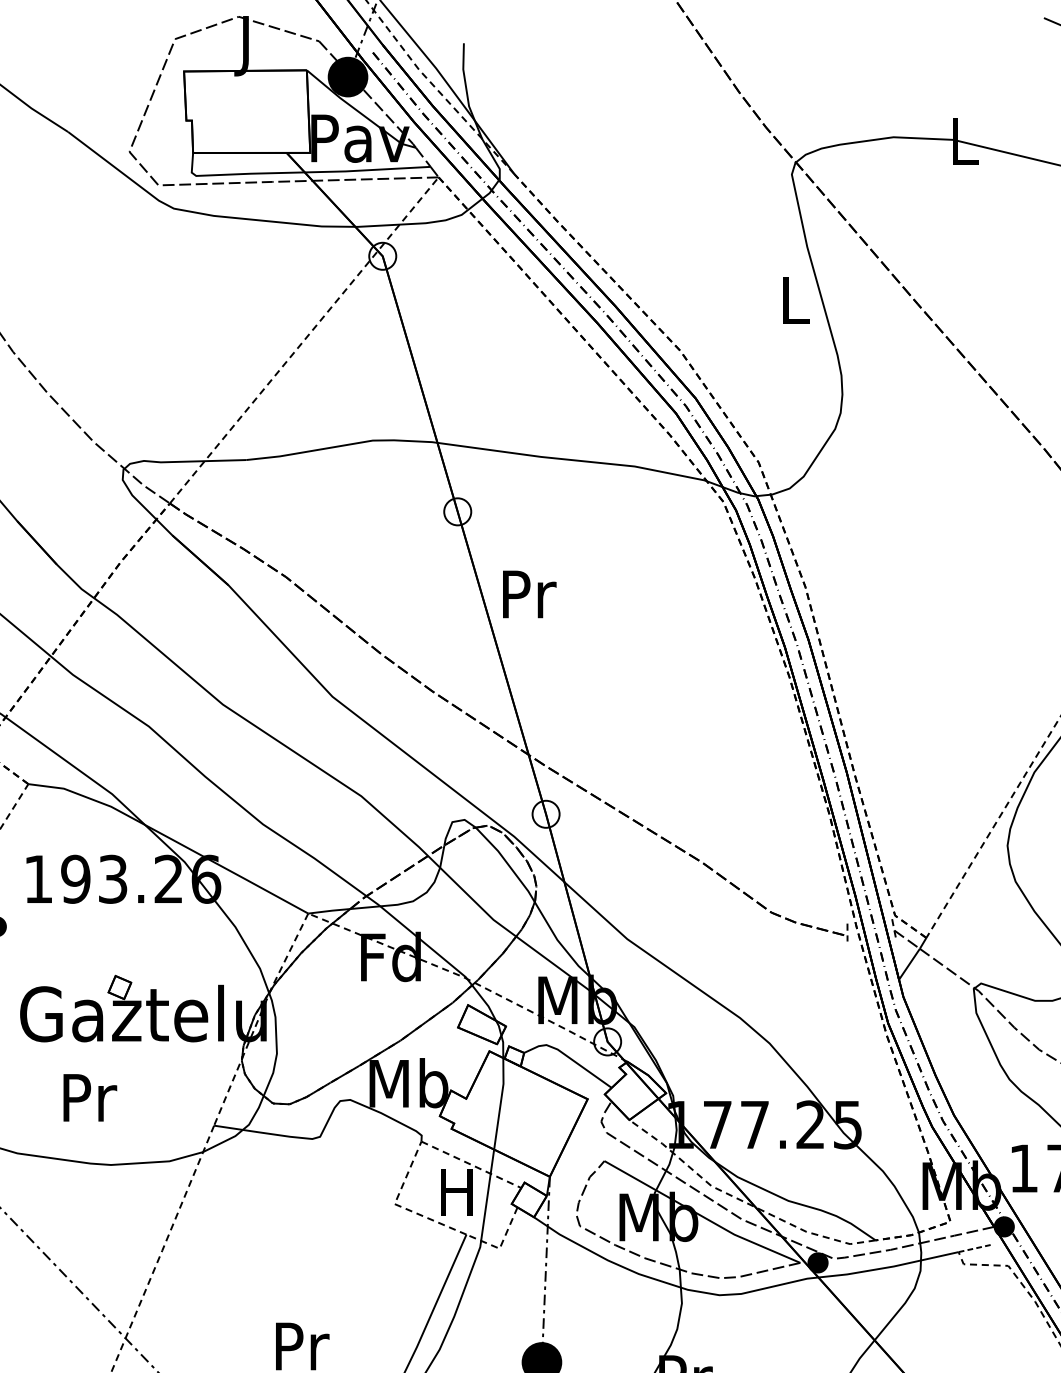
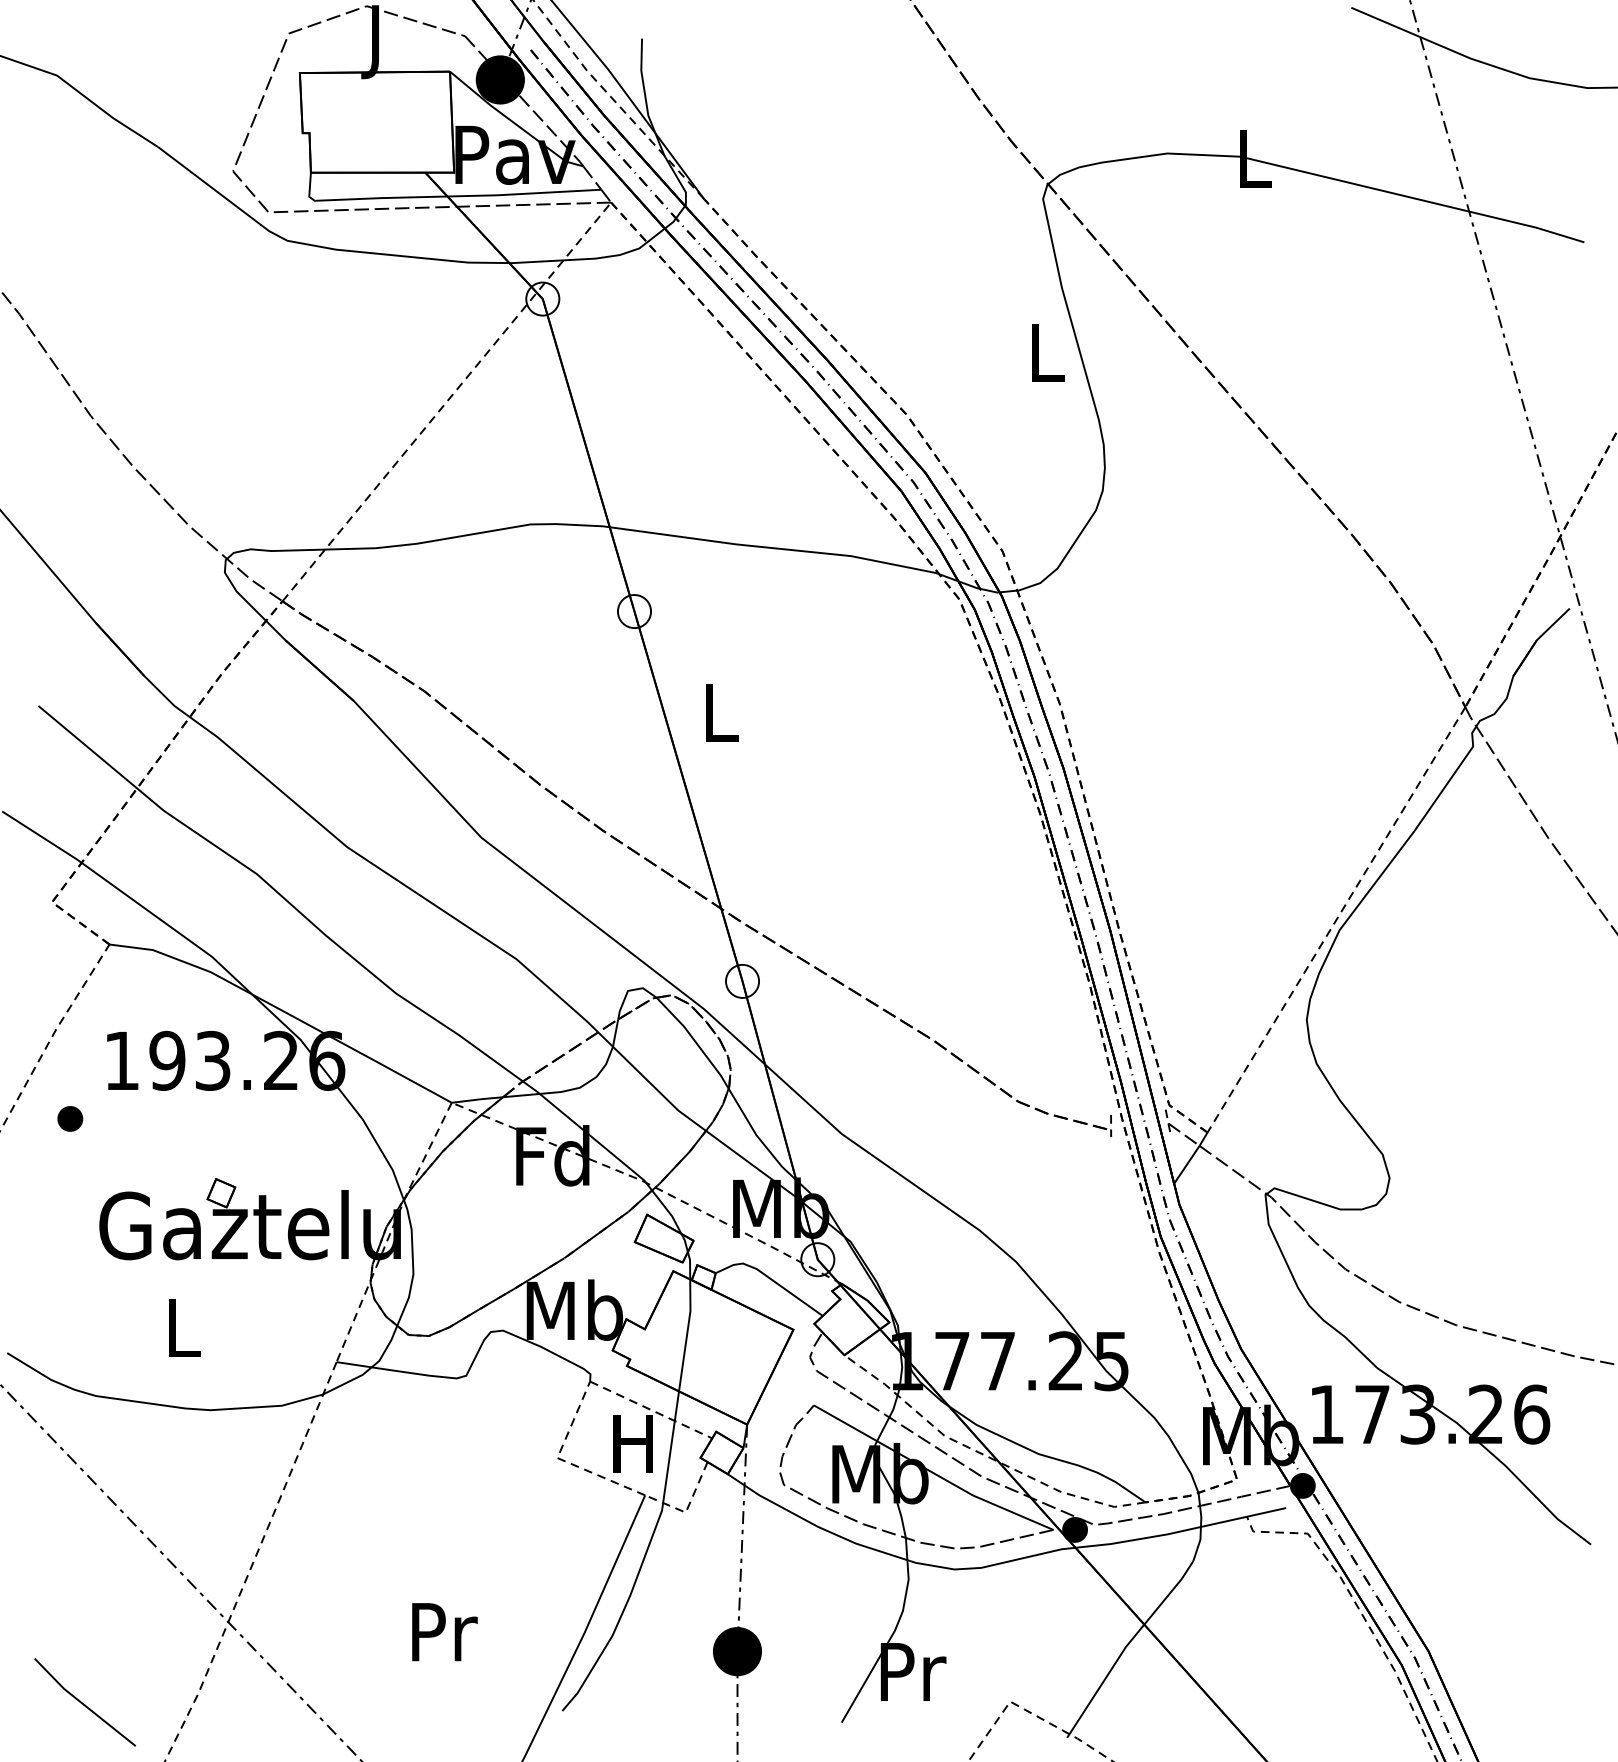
text: (529, 594) -> (722, 712), Pr -> L
text: (90, 1098) -> (185, 1328), Pr -> L
line: (974, 1248) -> (1266, 1512), dashed -> solid

